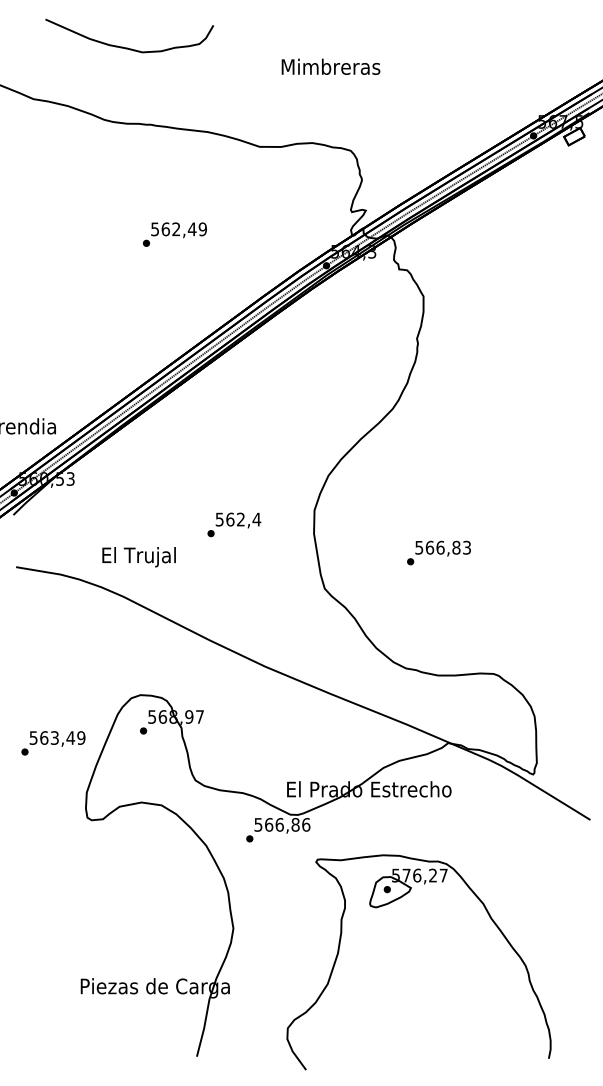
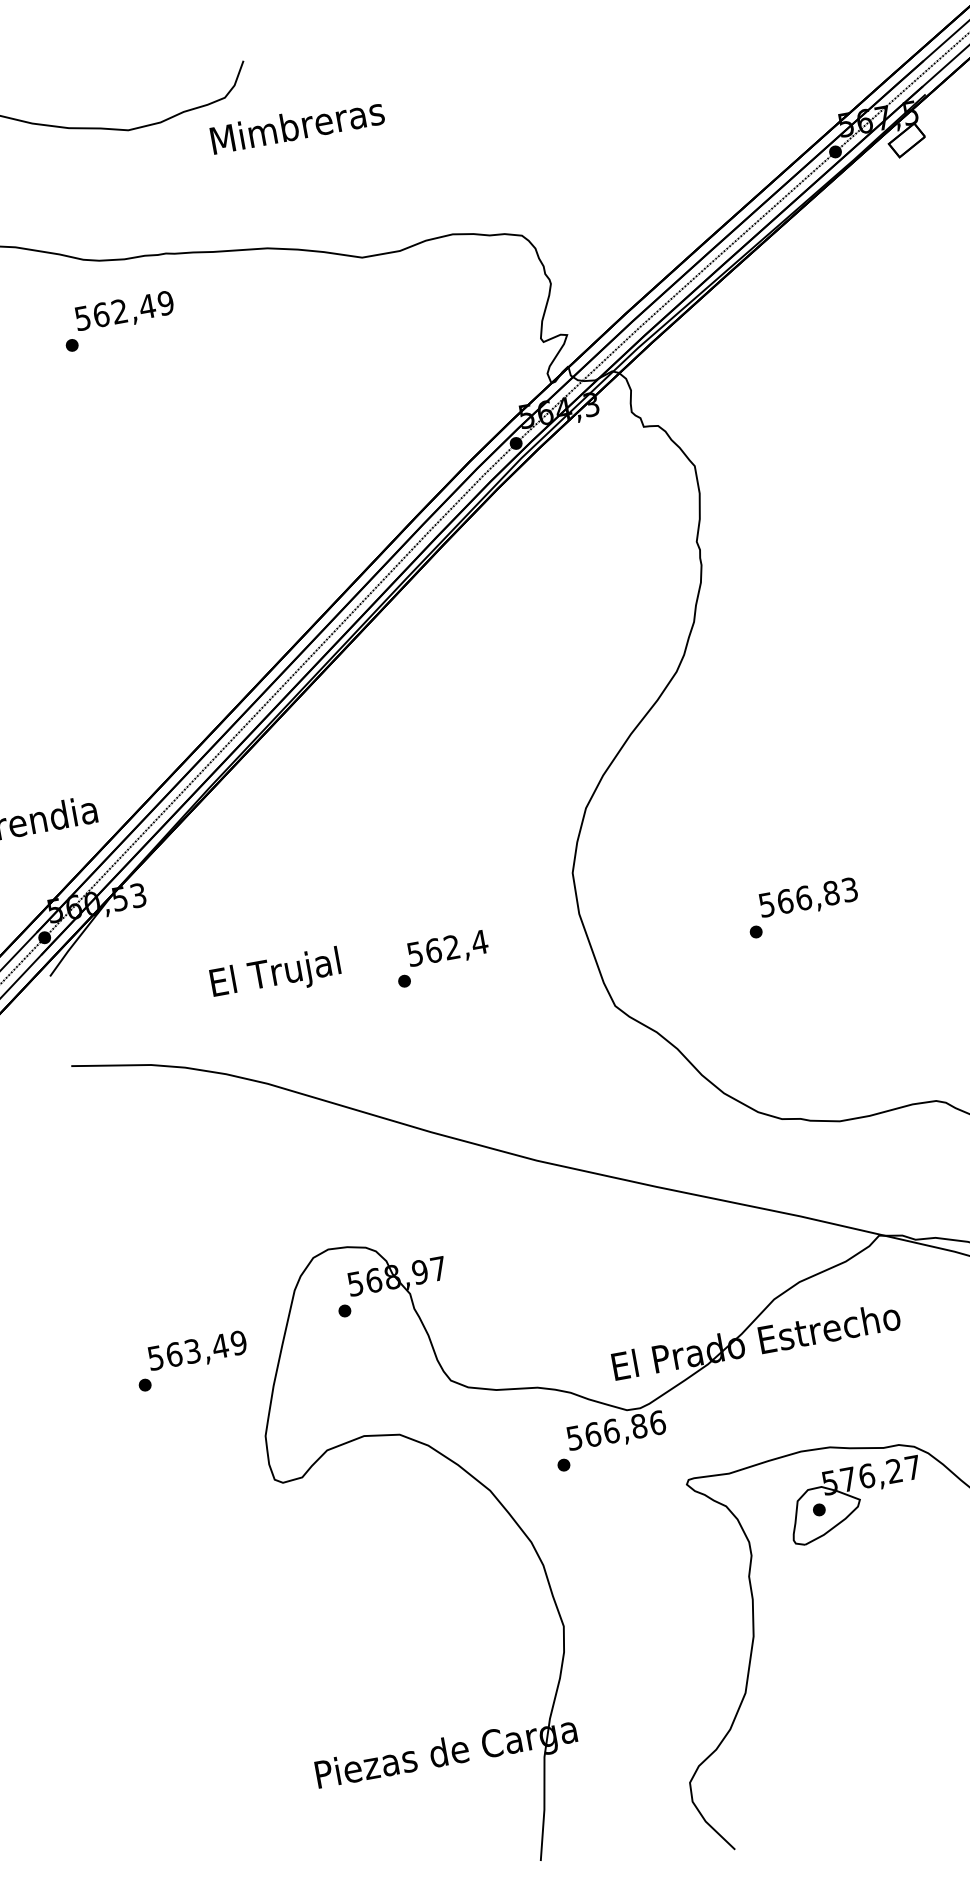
text: (330, 66) -> (296, 125), moved
text: (174, 234) -> (118, 321), moved
text: (234, 524) -> (442, 957), moved
text: (138, 557) -> (274, 975), moved

